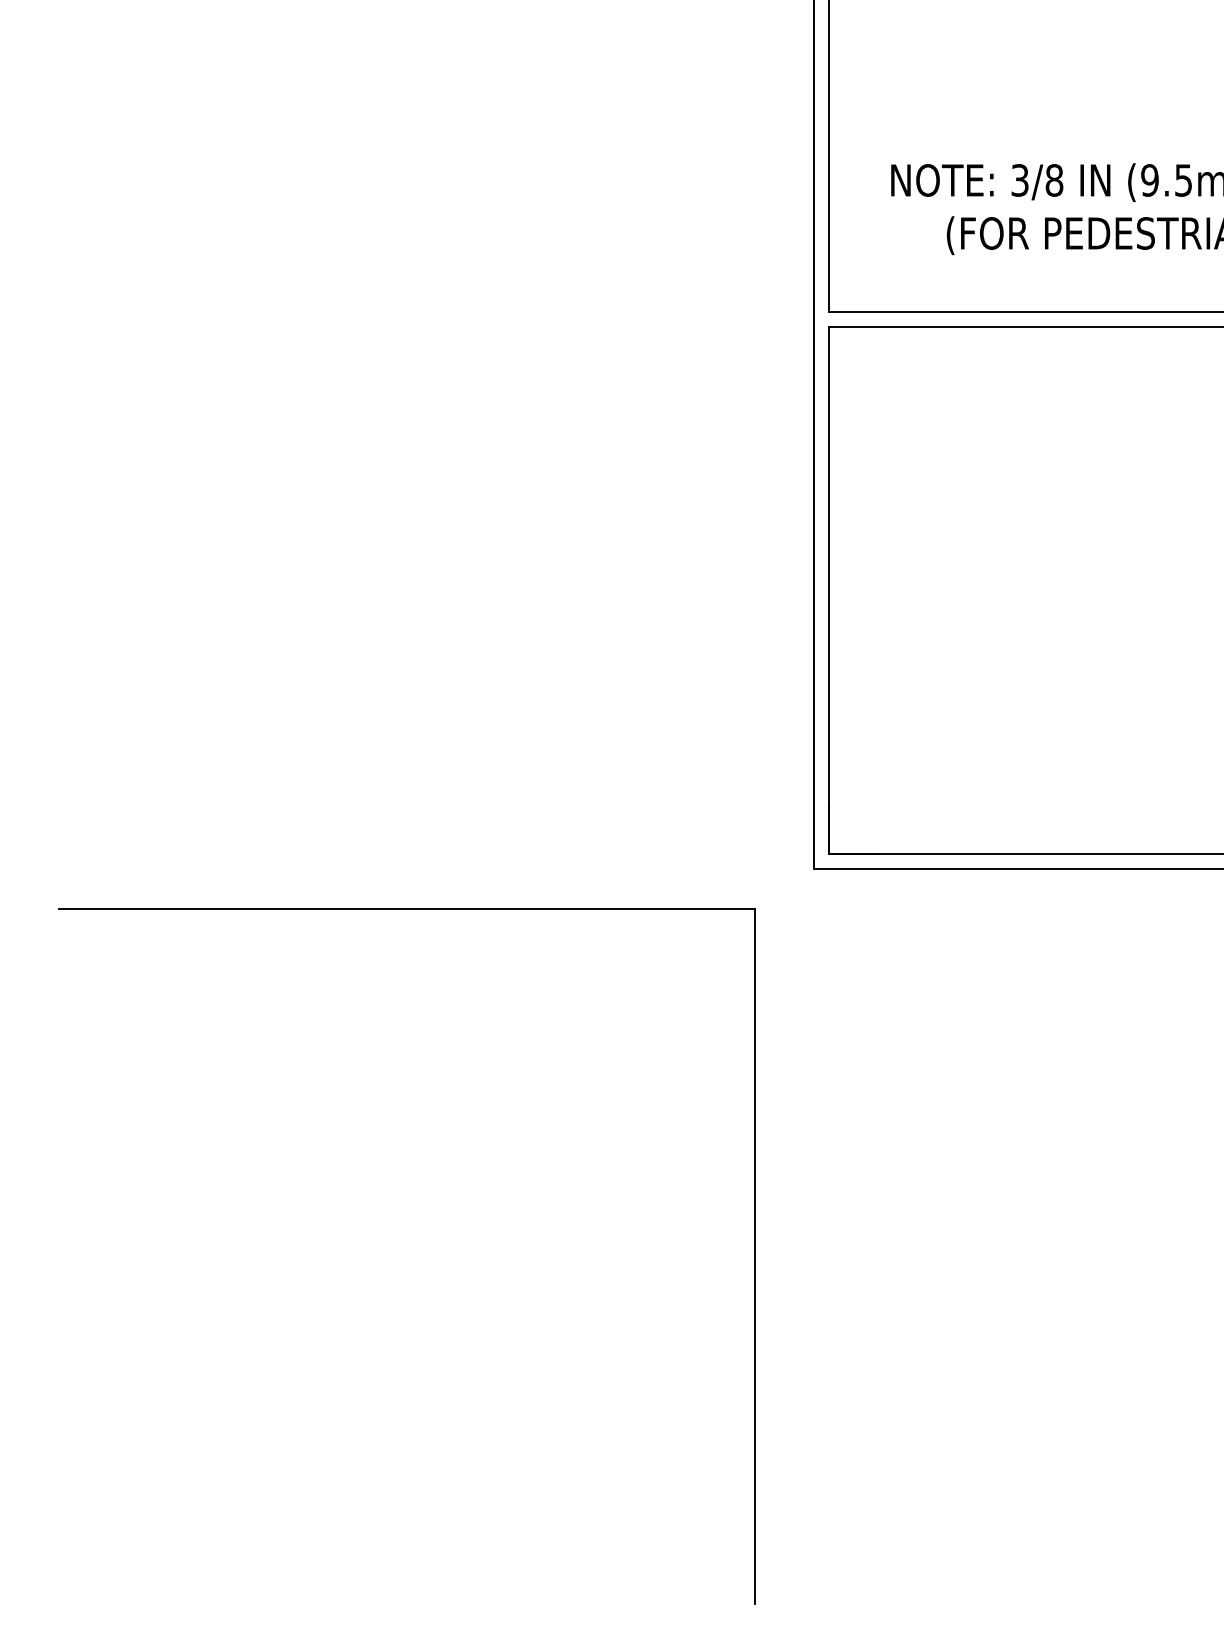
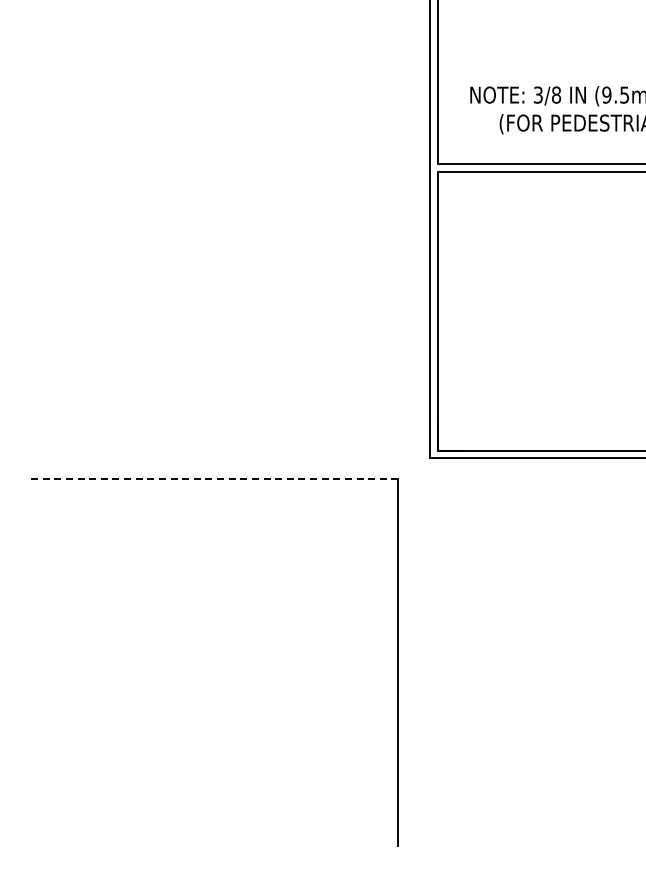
line: (406, 908) -> (214, 479), solid -> dashed

